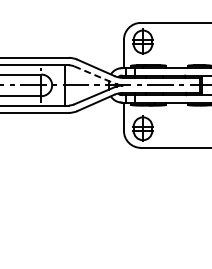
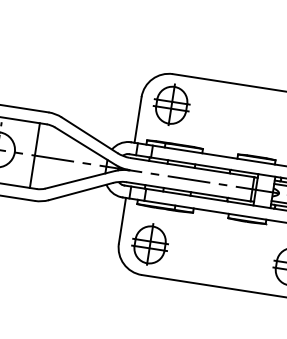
line: (94, 75) -> (85, 147), dashed -> solid

